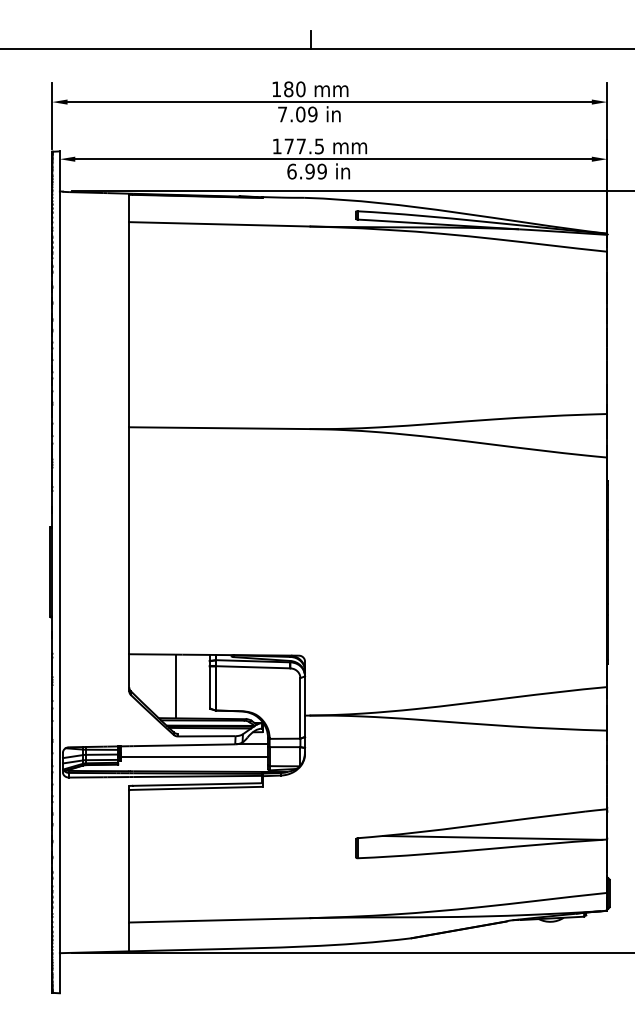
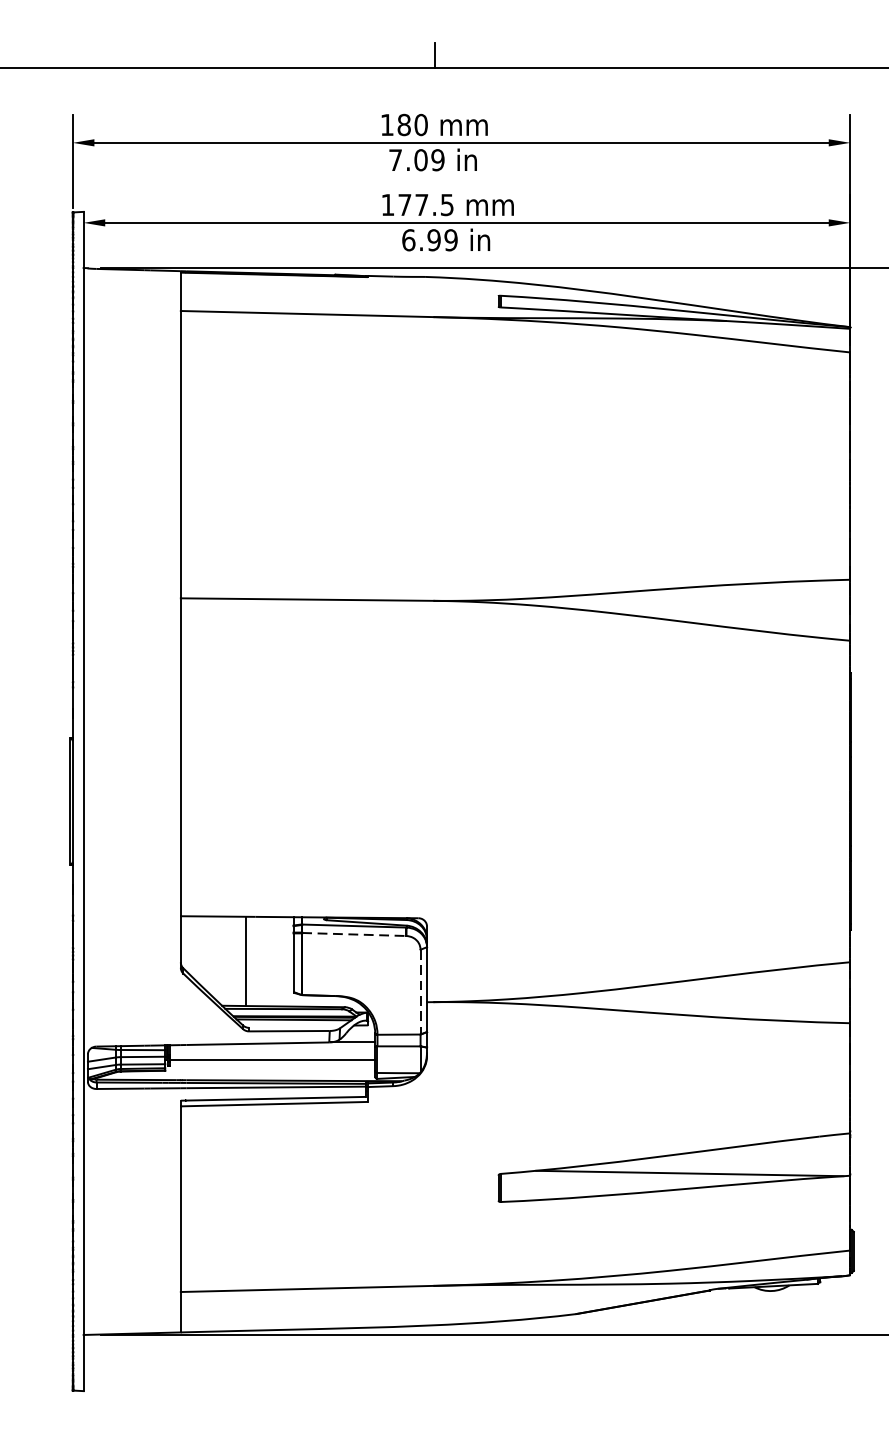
line: (253, 667) -> (354, 934), solid -> dashed
line: (300, 708) -> (420, 992), solid -> dashed

